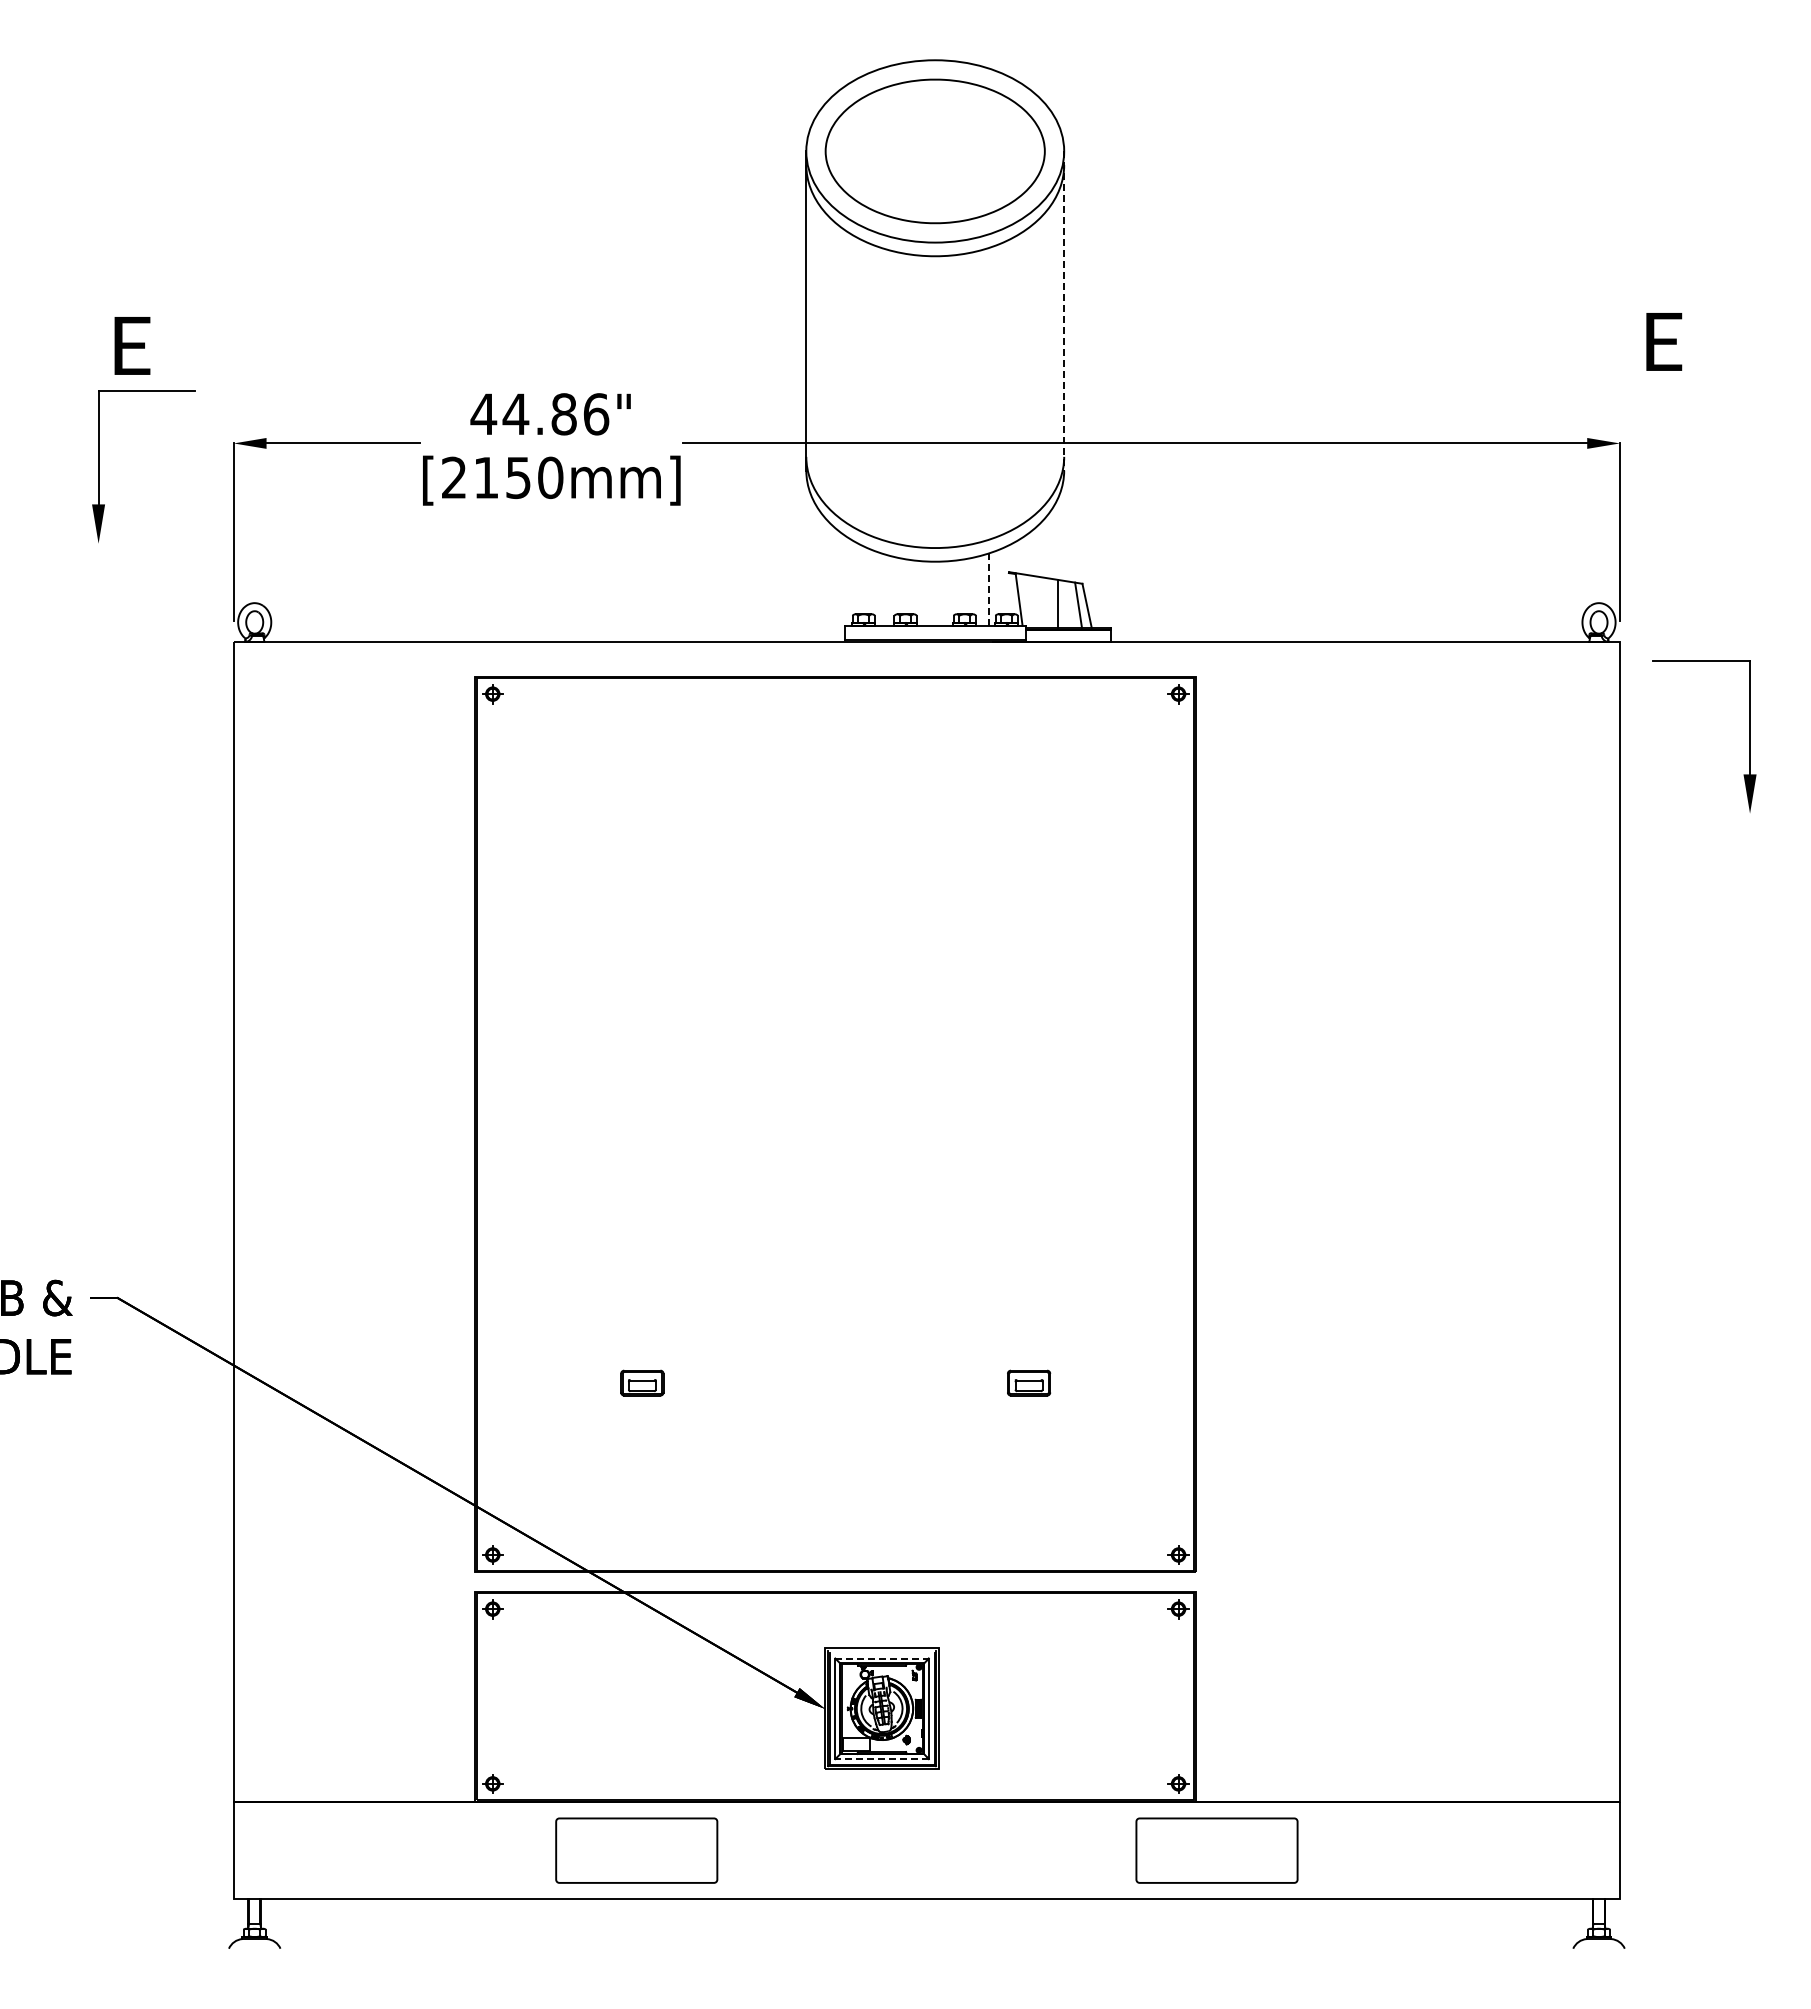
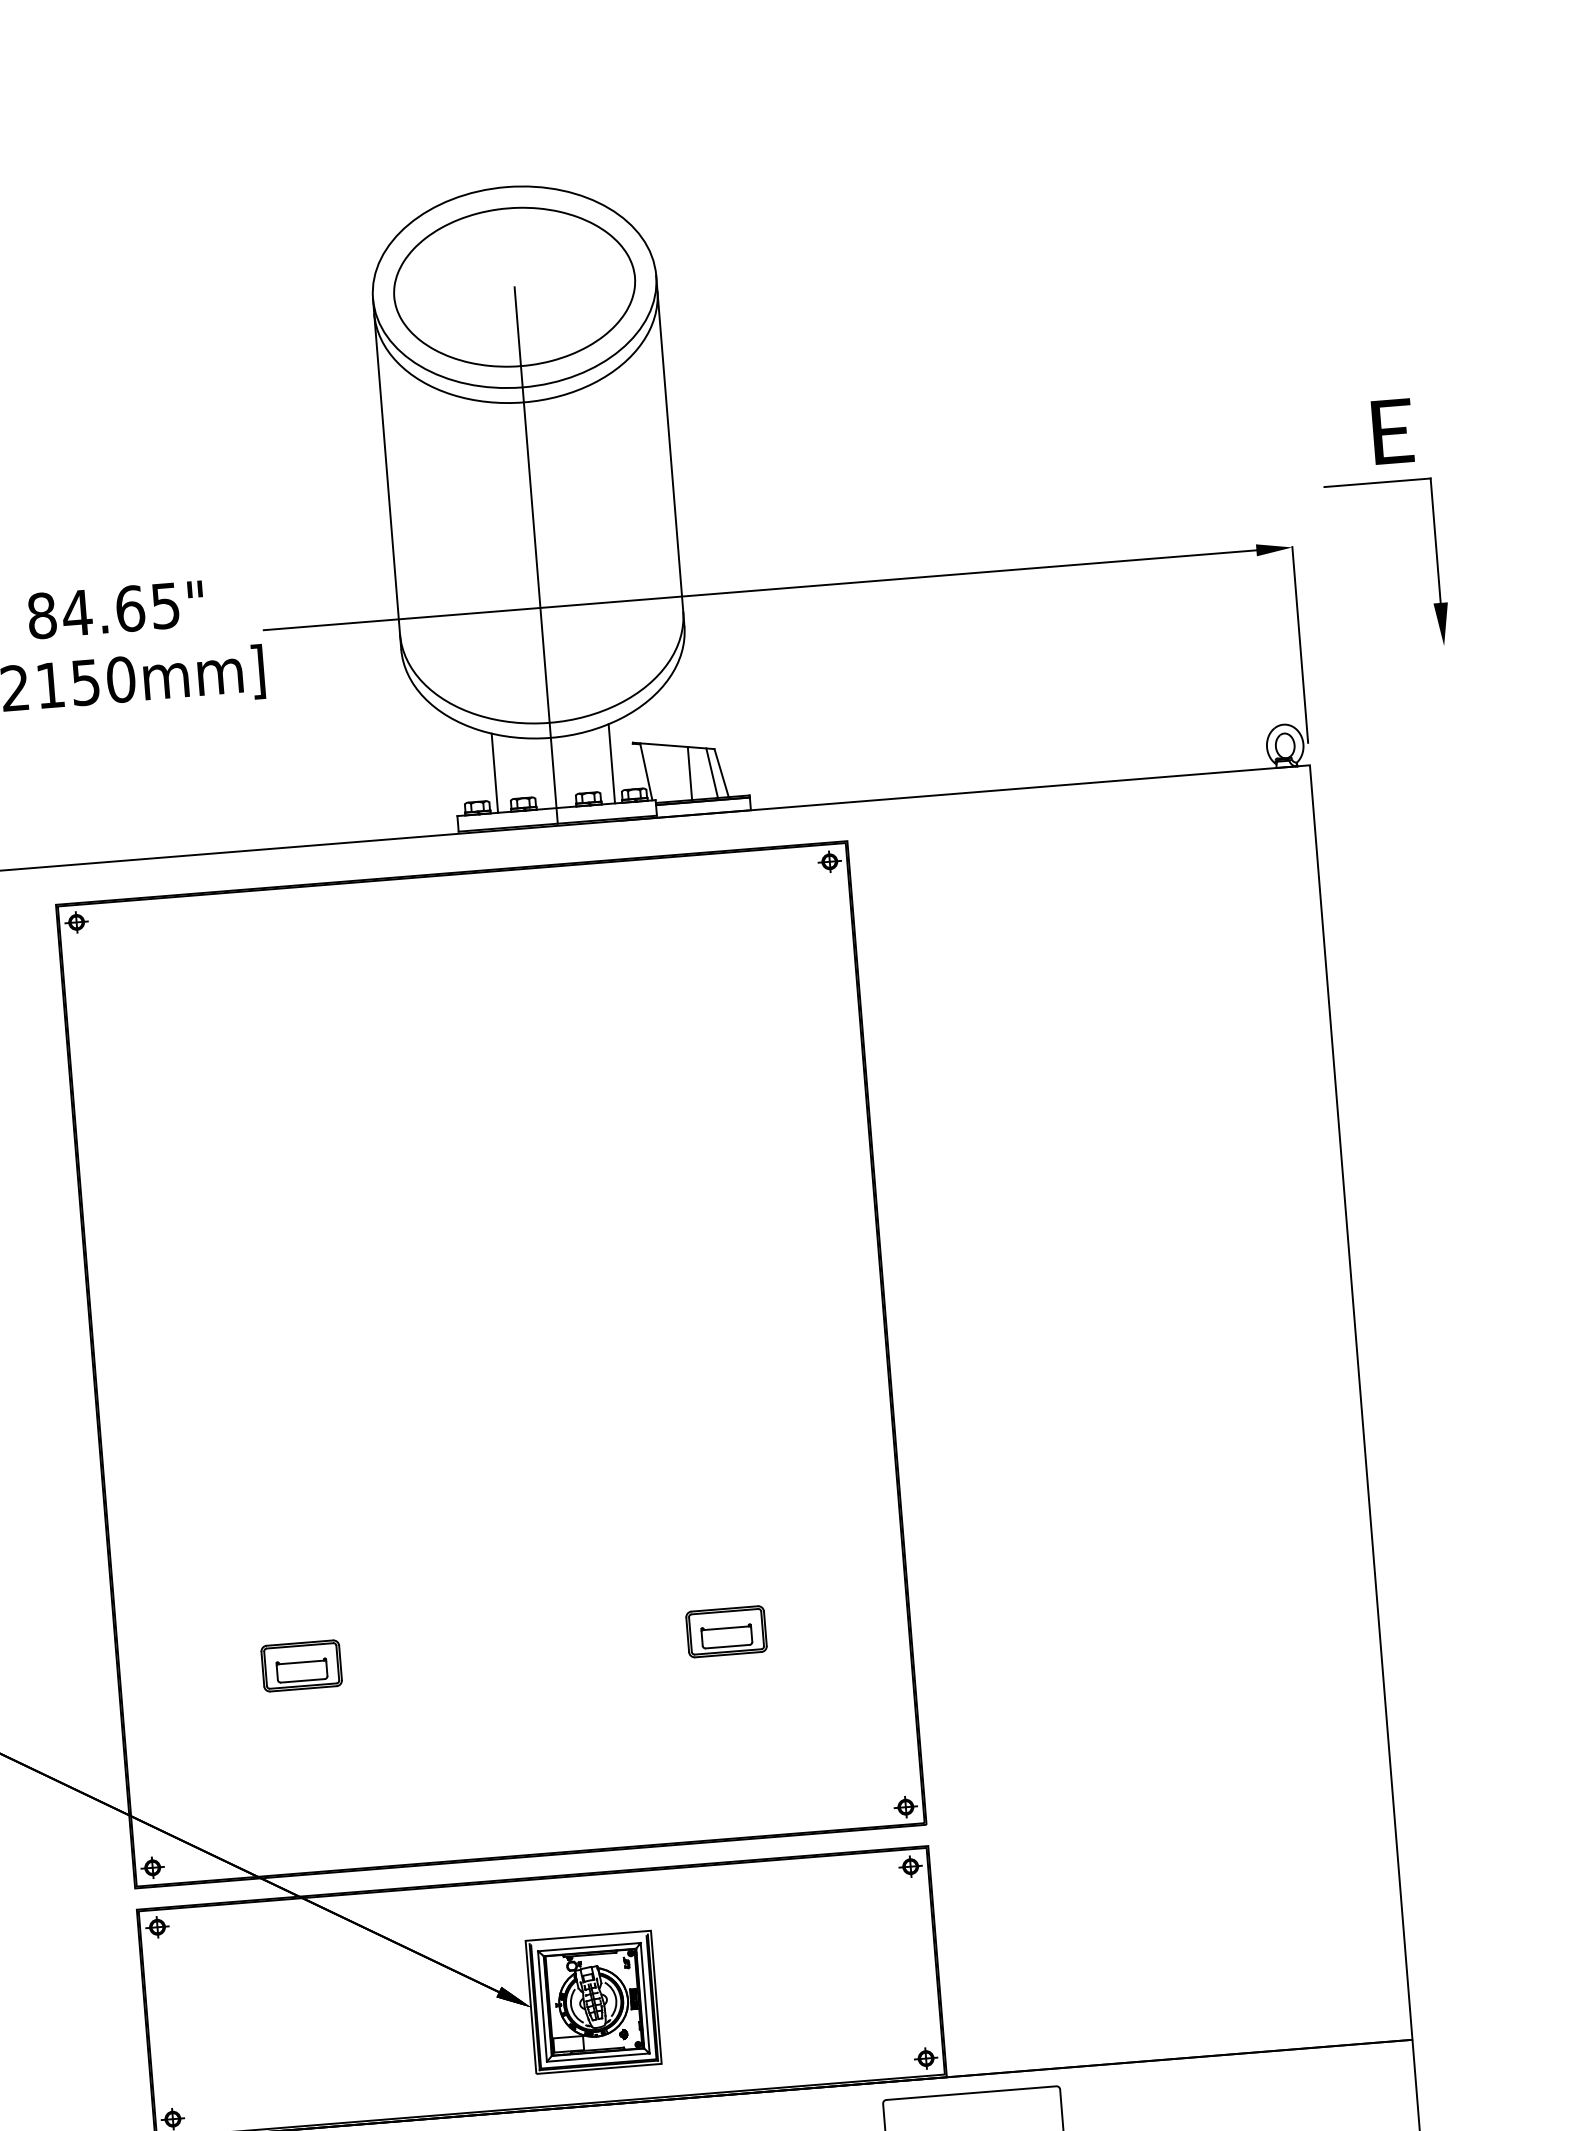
line: (1064, 311) -> (670, 451), dashed -> solid
text: (1664, 341) -> (1393, 431), moved
line: (935, 395) -> (536, 555), added
text: (539, 414) -> (103, 611), 44.86" -> 84.65"
line: (882, 589) -> (495, 773), added
line: (988, 589) -> (611, 763), dashed -> solid
part: (1749, 736) -> (1436, 561), moved
part: (642, 1382) -> (301, 1665), size x1.67
part: (1028, 1382) -> (725, 1631), size x1.67
line: (882, 1658) -> (589, 1947), dashed -> solid
line: (882, 1759) -> (598, 2057), dashed -> solid

